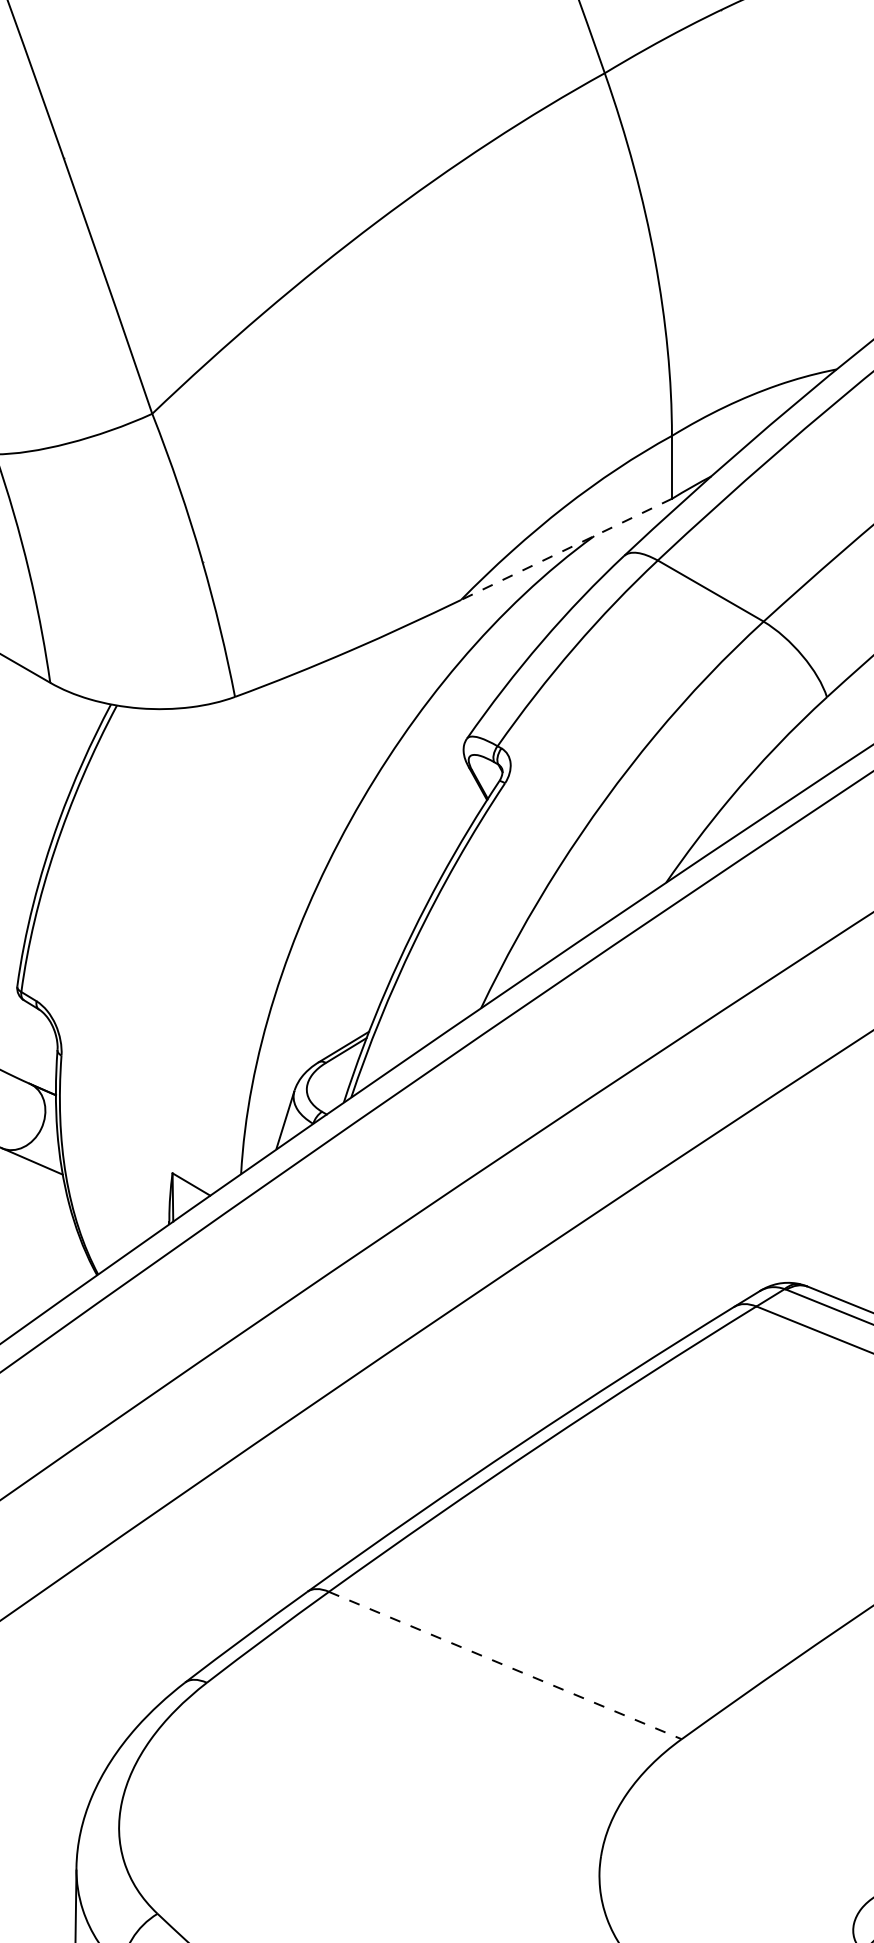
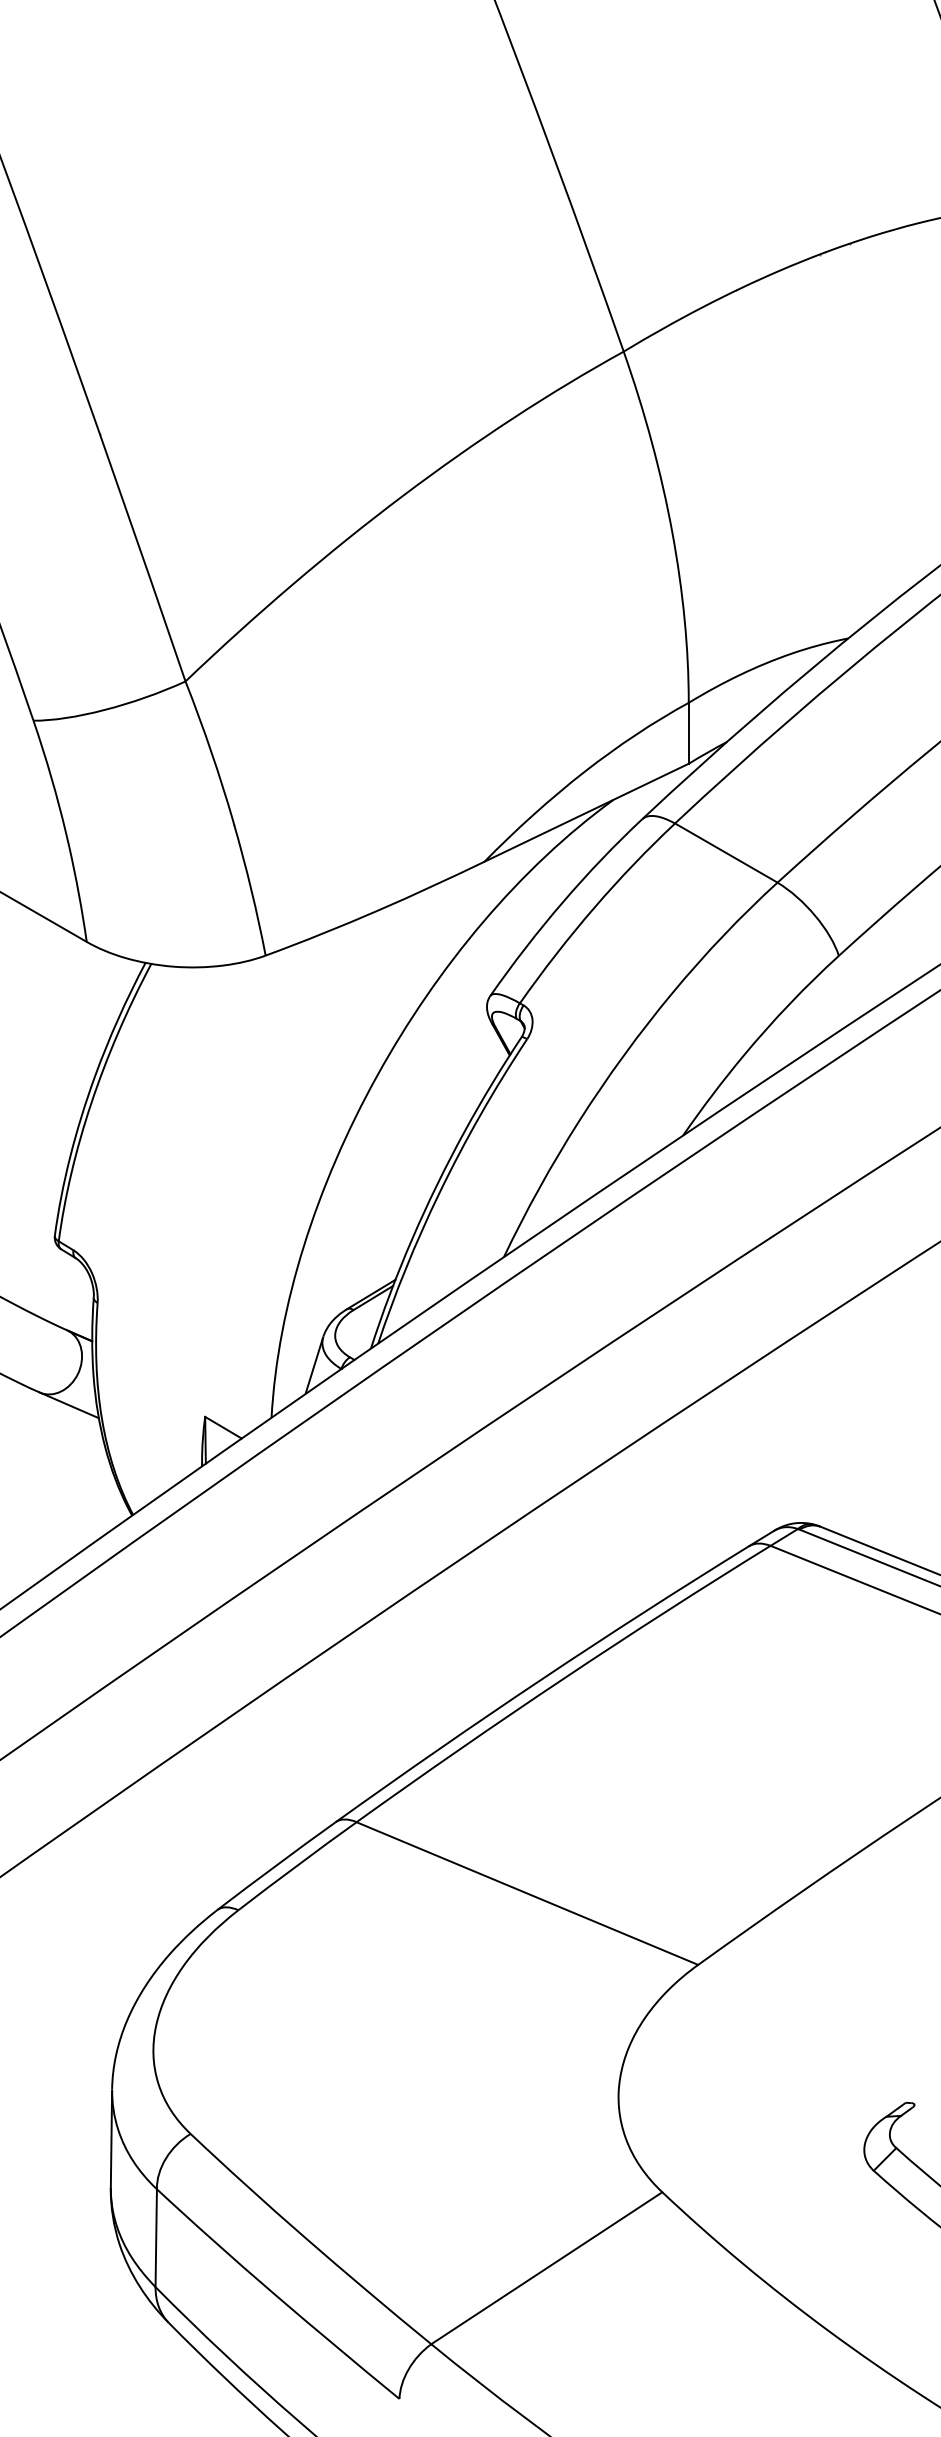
line: (566, 549) -> (586, 812), dashed -> solid
line: (505, 1665) -> (527, 1893), dashed -> solid

